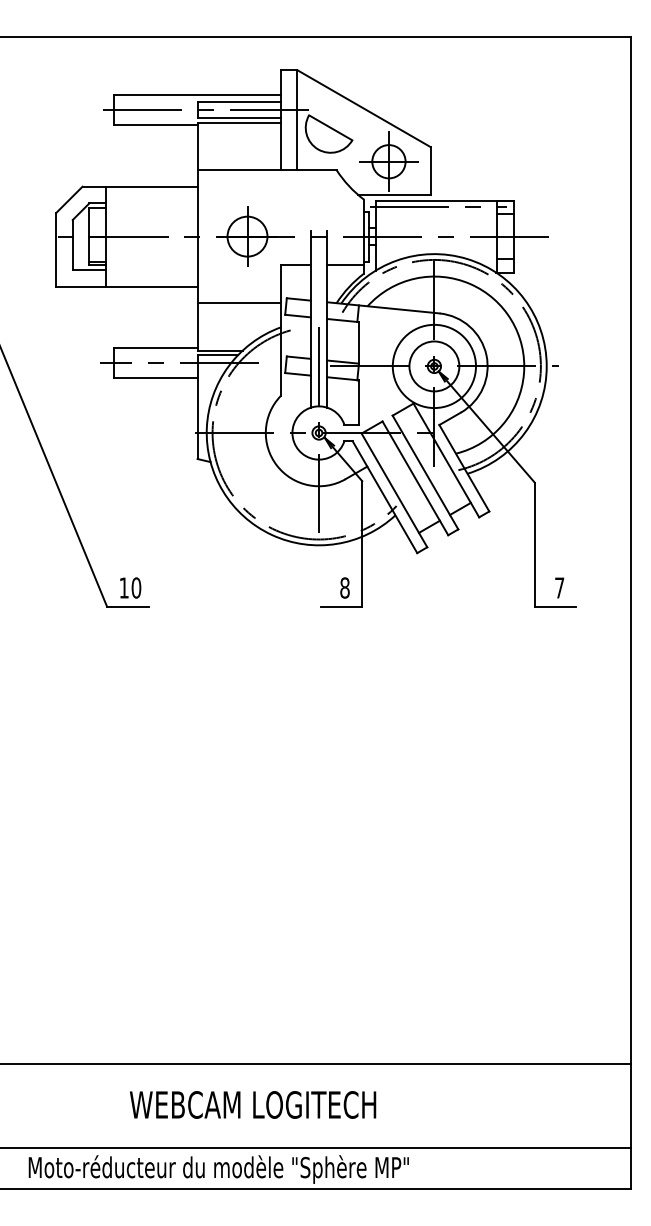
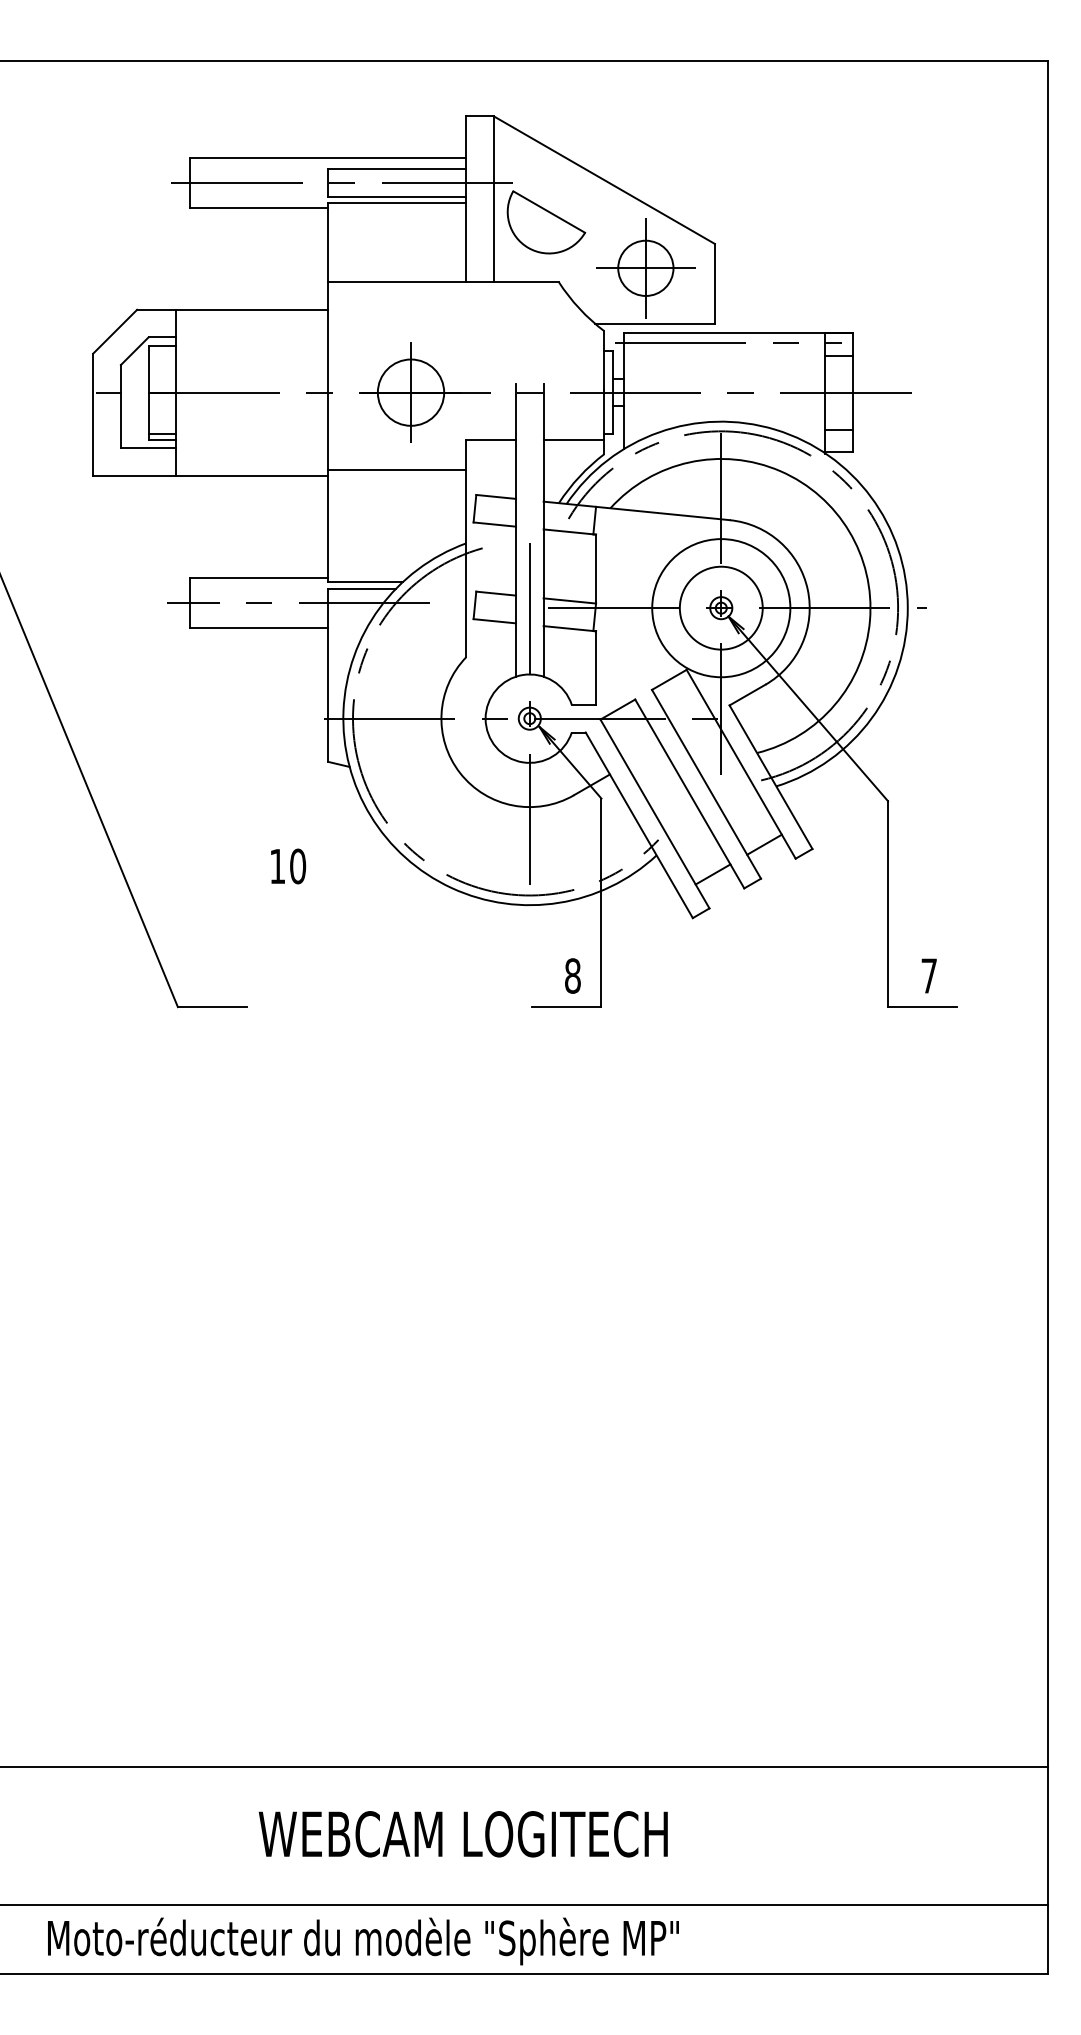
line: (238, 303) -> (396, 470), moved
text: (130, 587) -> (288, 865), moved
text: (253, 1104) -> (464, 1833), moved

